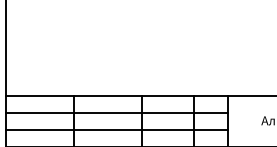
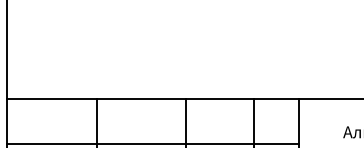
line: (116, 112) -> (152, 121), removed

